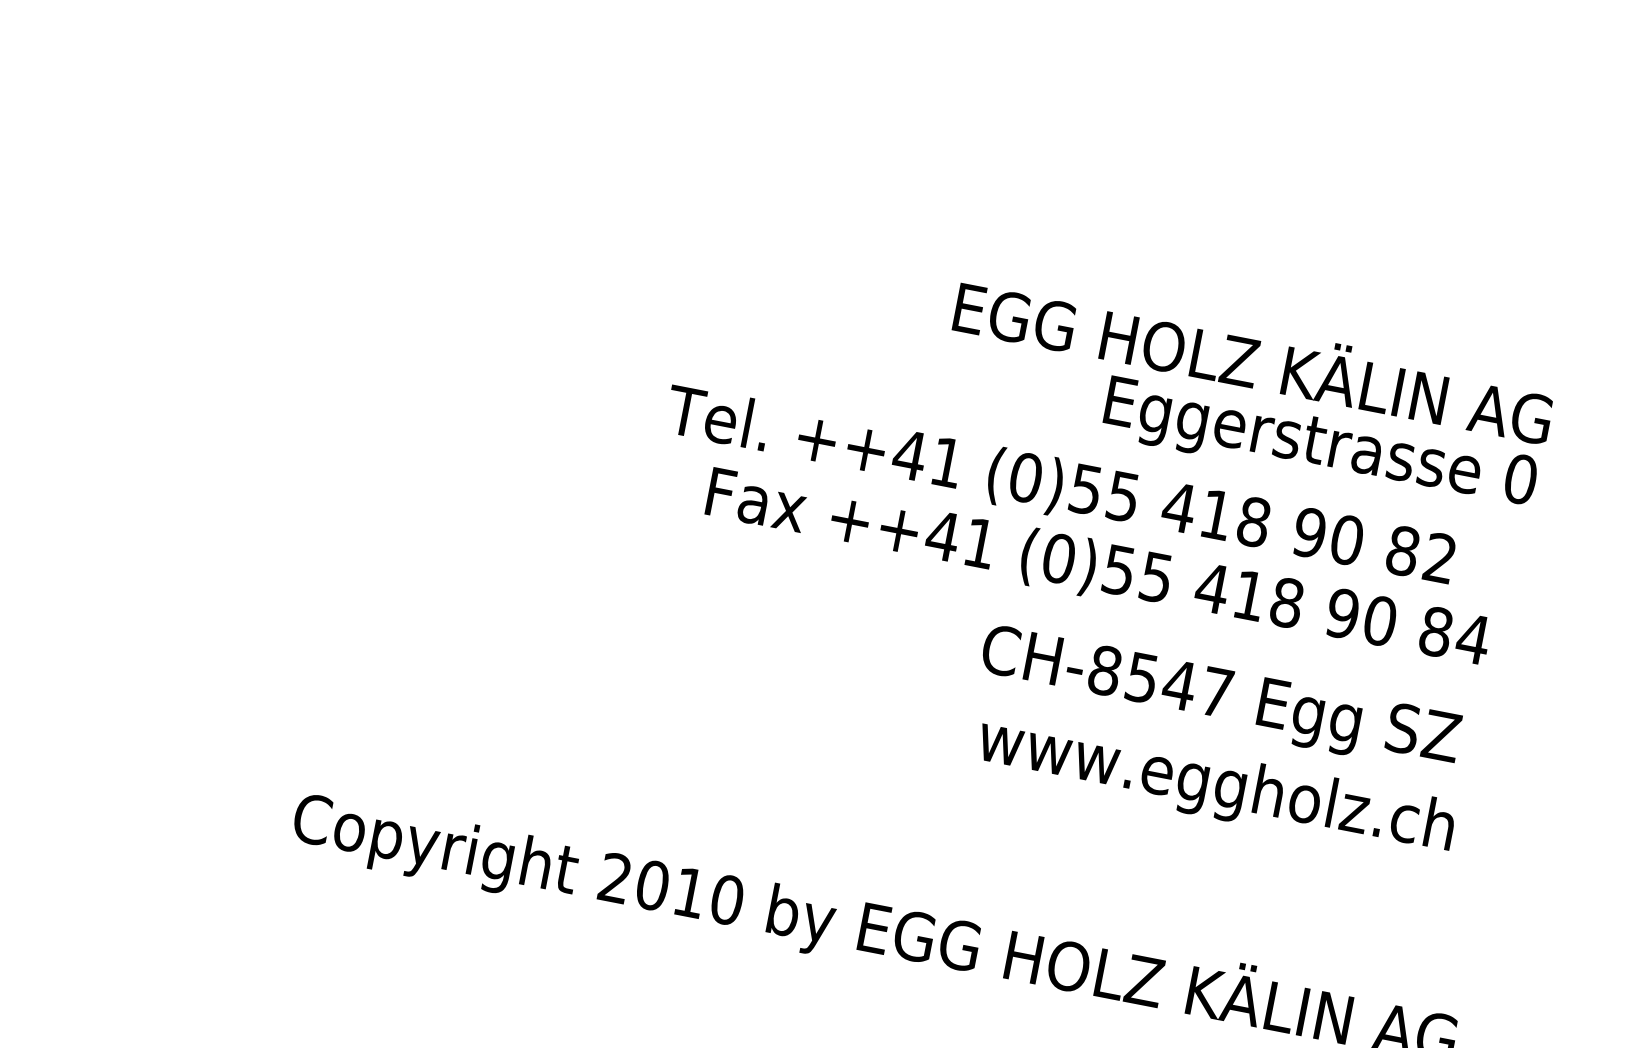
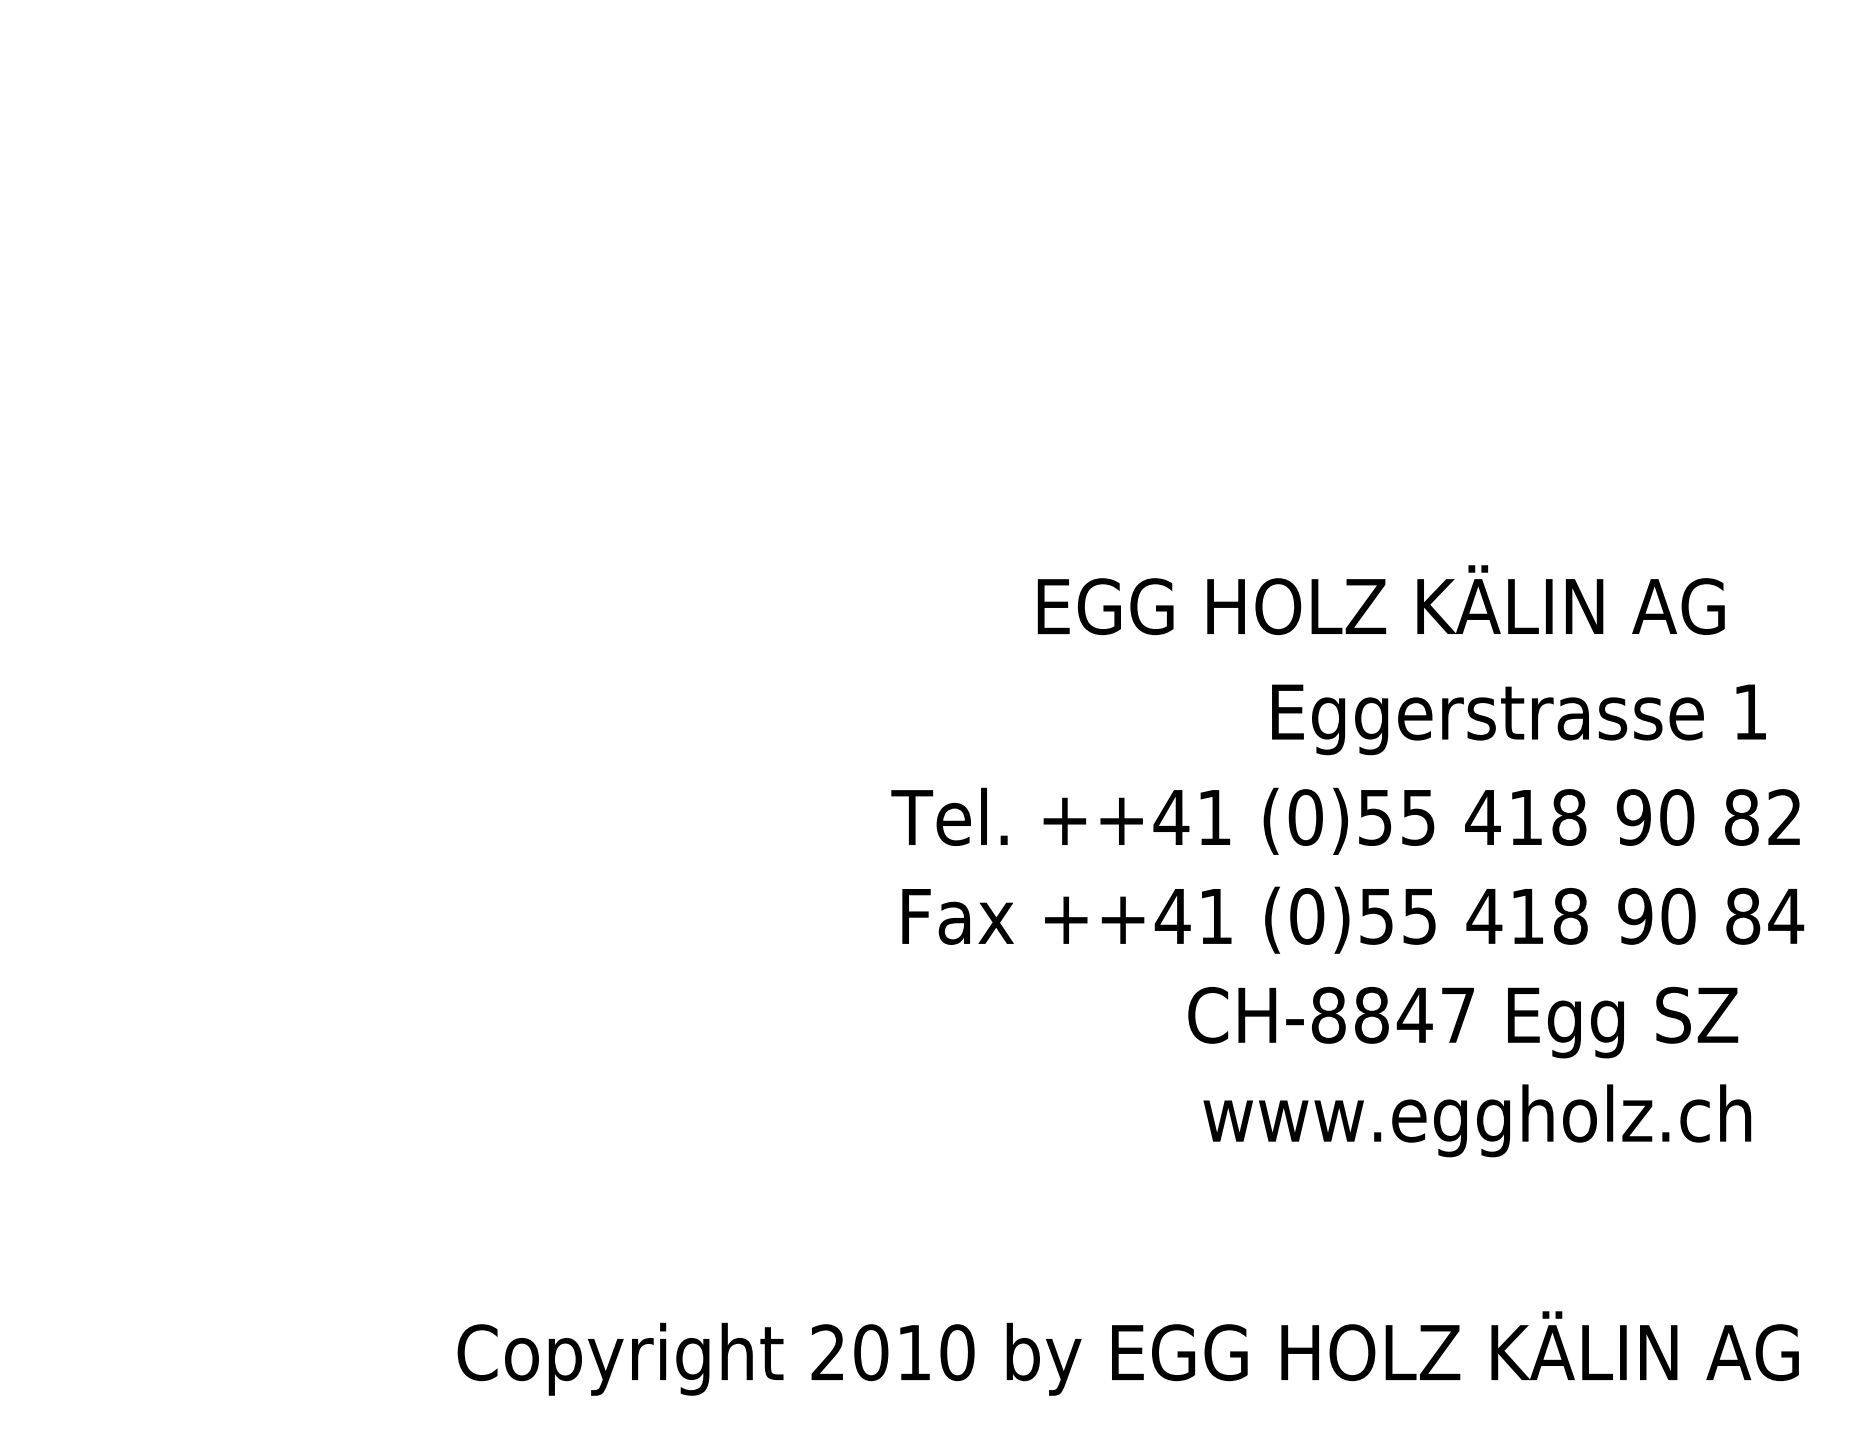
text: (1253, 358) -> (1380, 600), moved
text: (1520, 478) -> (1750, 711), 0 -> 1
text: (1059, 487) -> (1345, 820), moved
text: (1098, 569) -> (1353, 919), moved
text: (1142, 677) -> (1371, 1014), CH-8547 -> CH-8847

